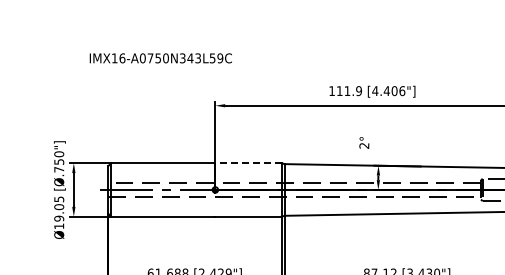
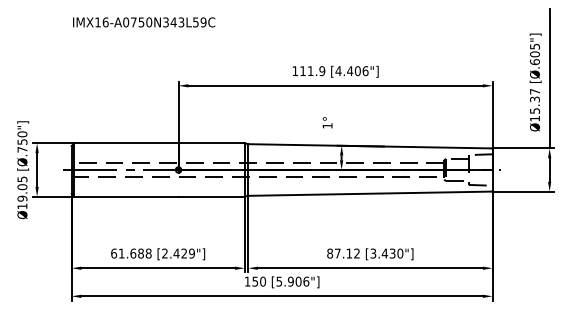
text: (161, 58) -> (144, 22), moved
text: (364, 145) -> (327, 125), 2° -> 1°
line: (248, 163) -> (211, 143), dashed -> solid

